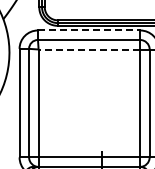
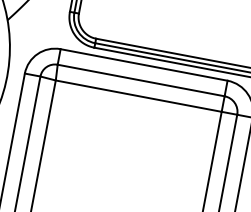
line: (89, 30) -> (144, 65), dashed -> solid
line: (89, 49) -> (138, 96), dashed -> solid

